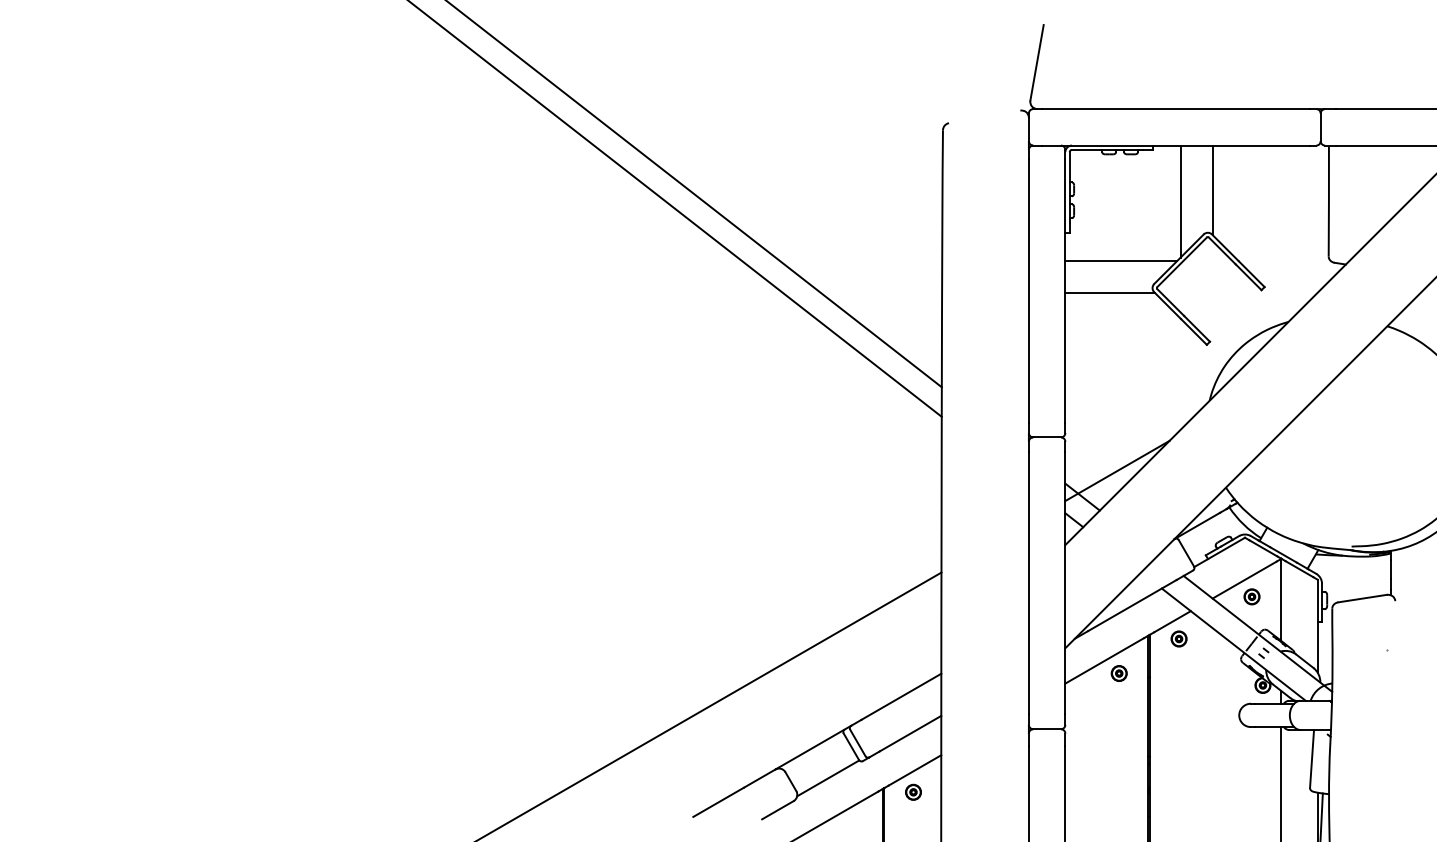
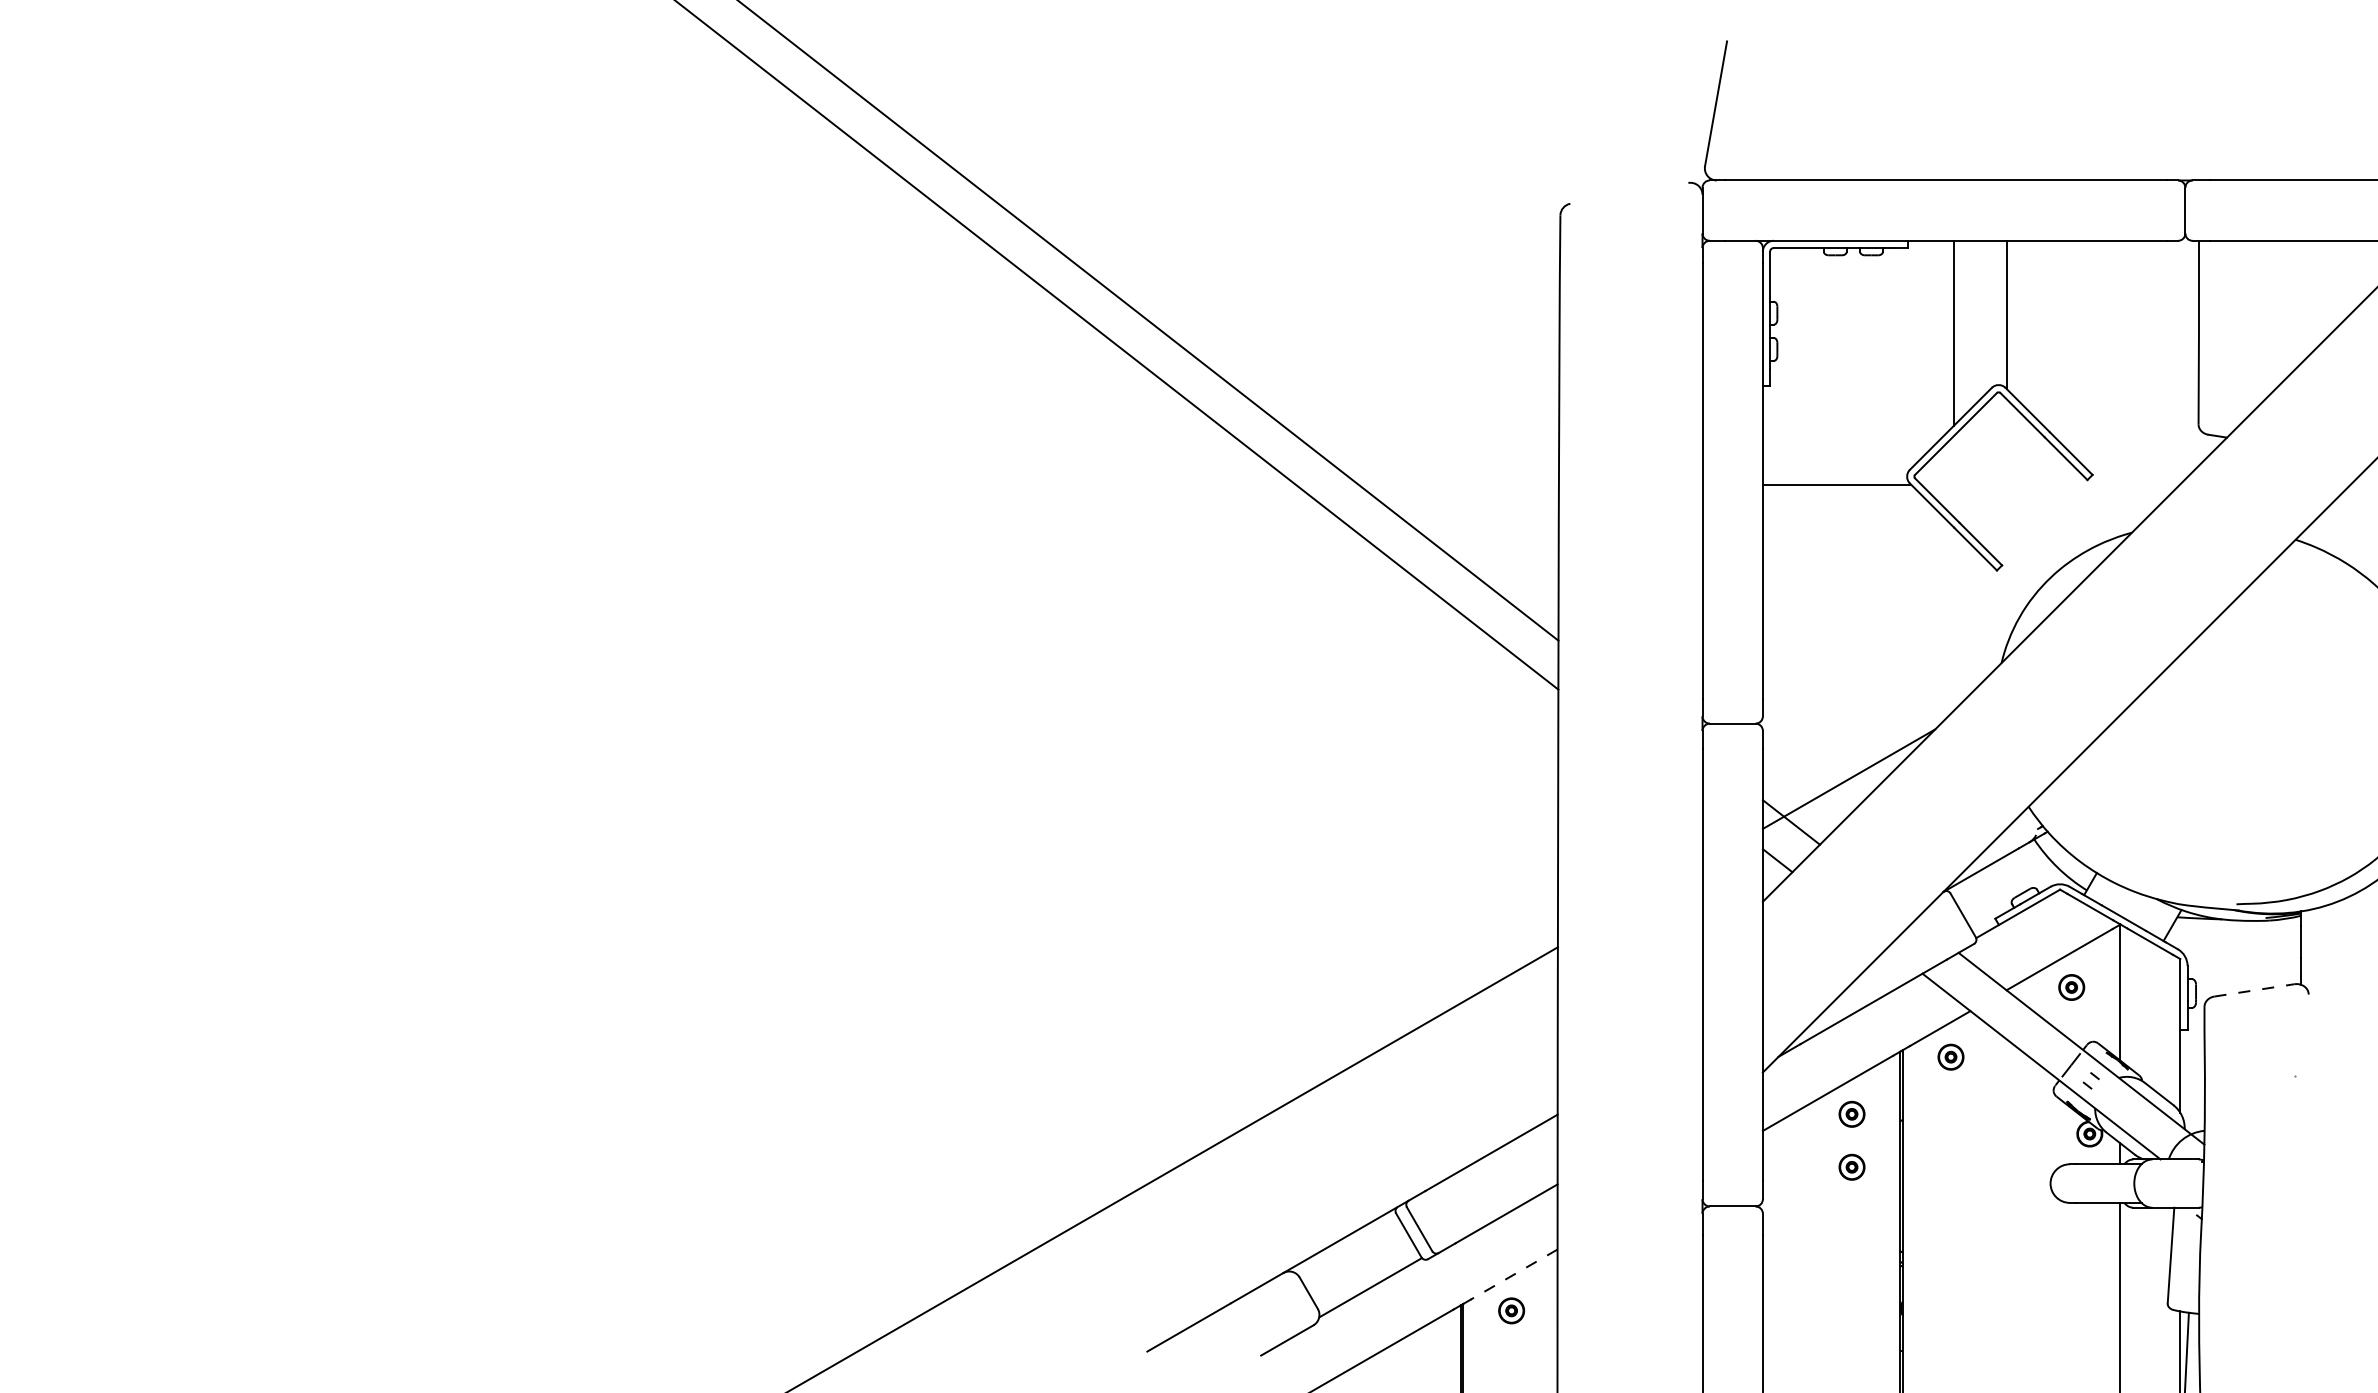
line: (1121, 260) -> (1855, 430), removed
line: (1363, 598) -> (2256, 990), solid -> dashed
part: (1118, 705) -> (1850, 1167), added
line: (914, 770) -> (1513, 1274), solid -> dashed

